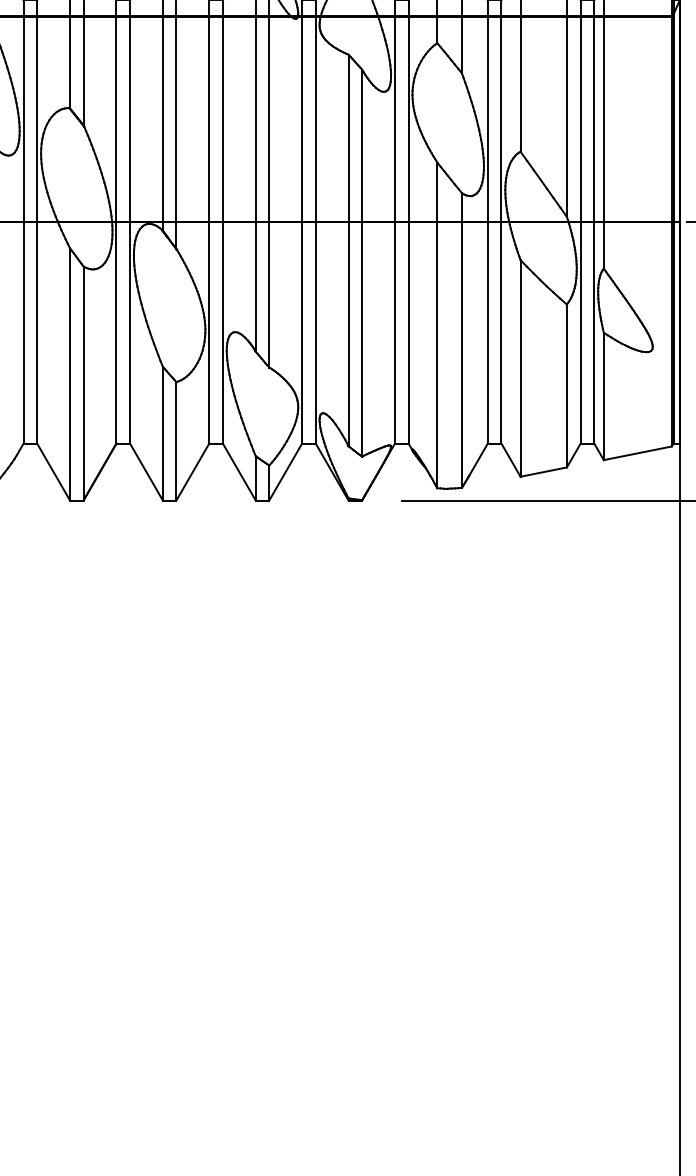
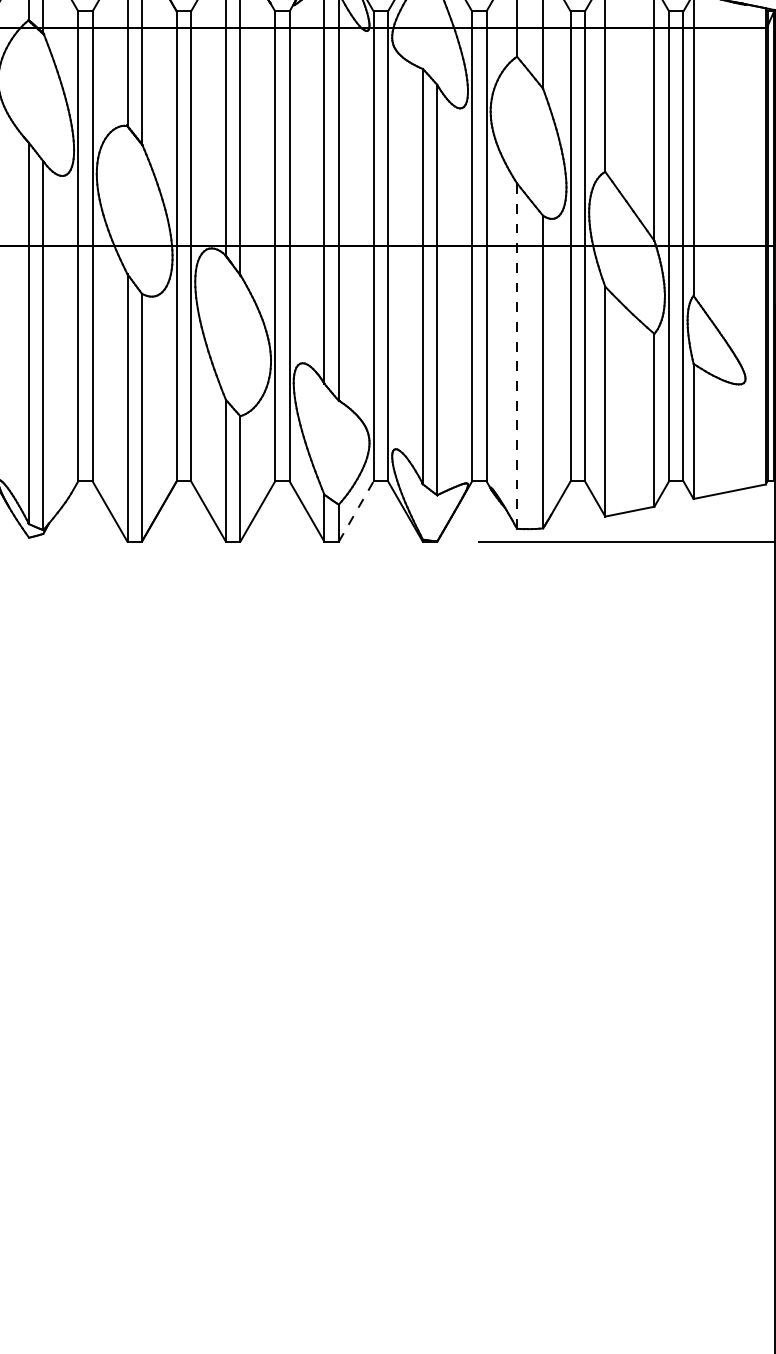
line: (437, 325) -> (517, 356), solid -> dashed
line: (285, 471) -> (356, 511), solid -> dashed

